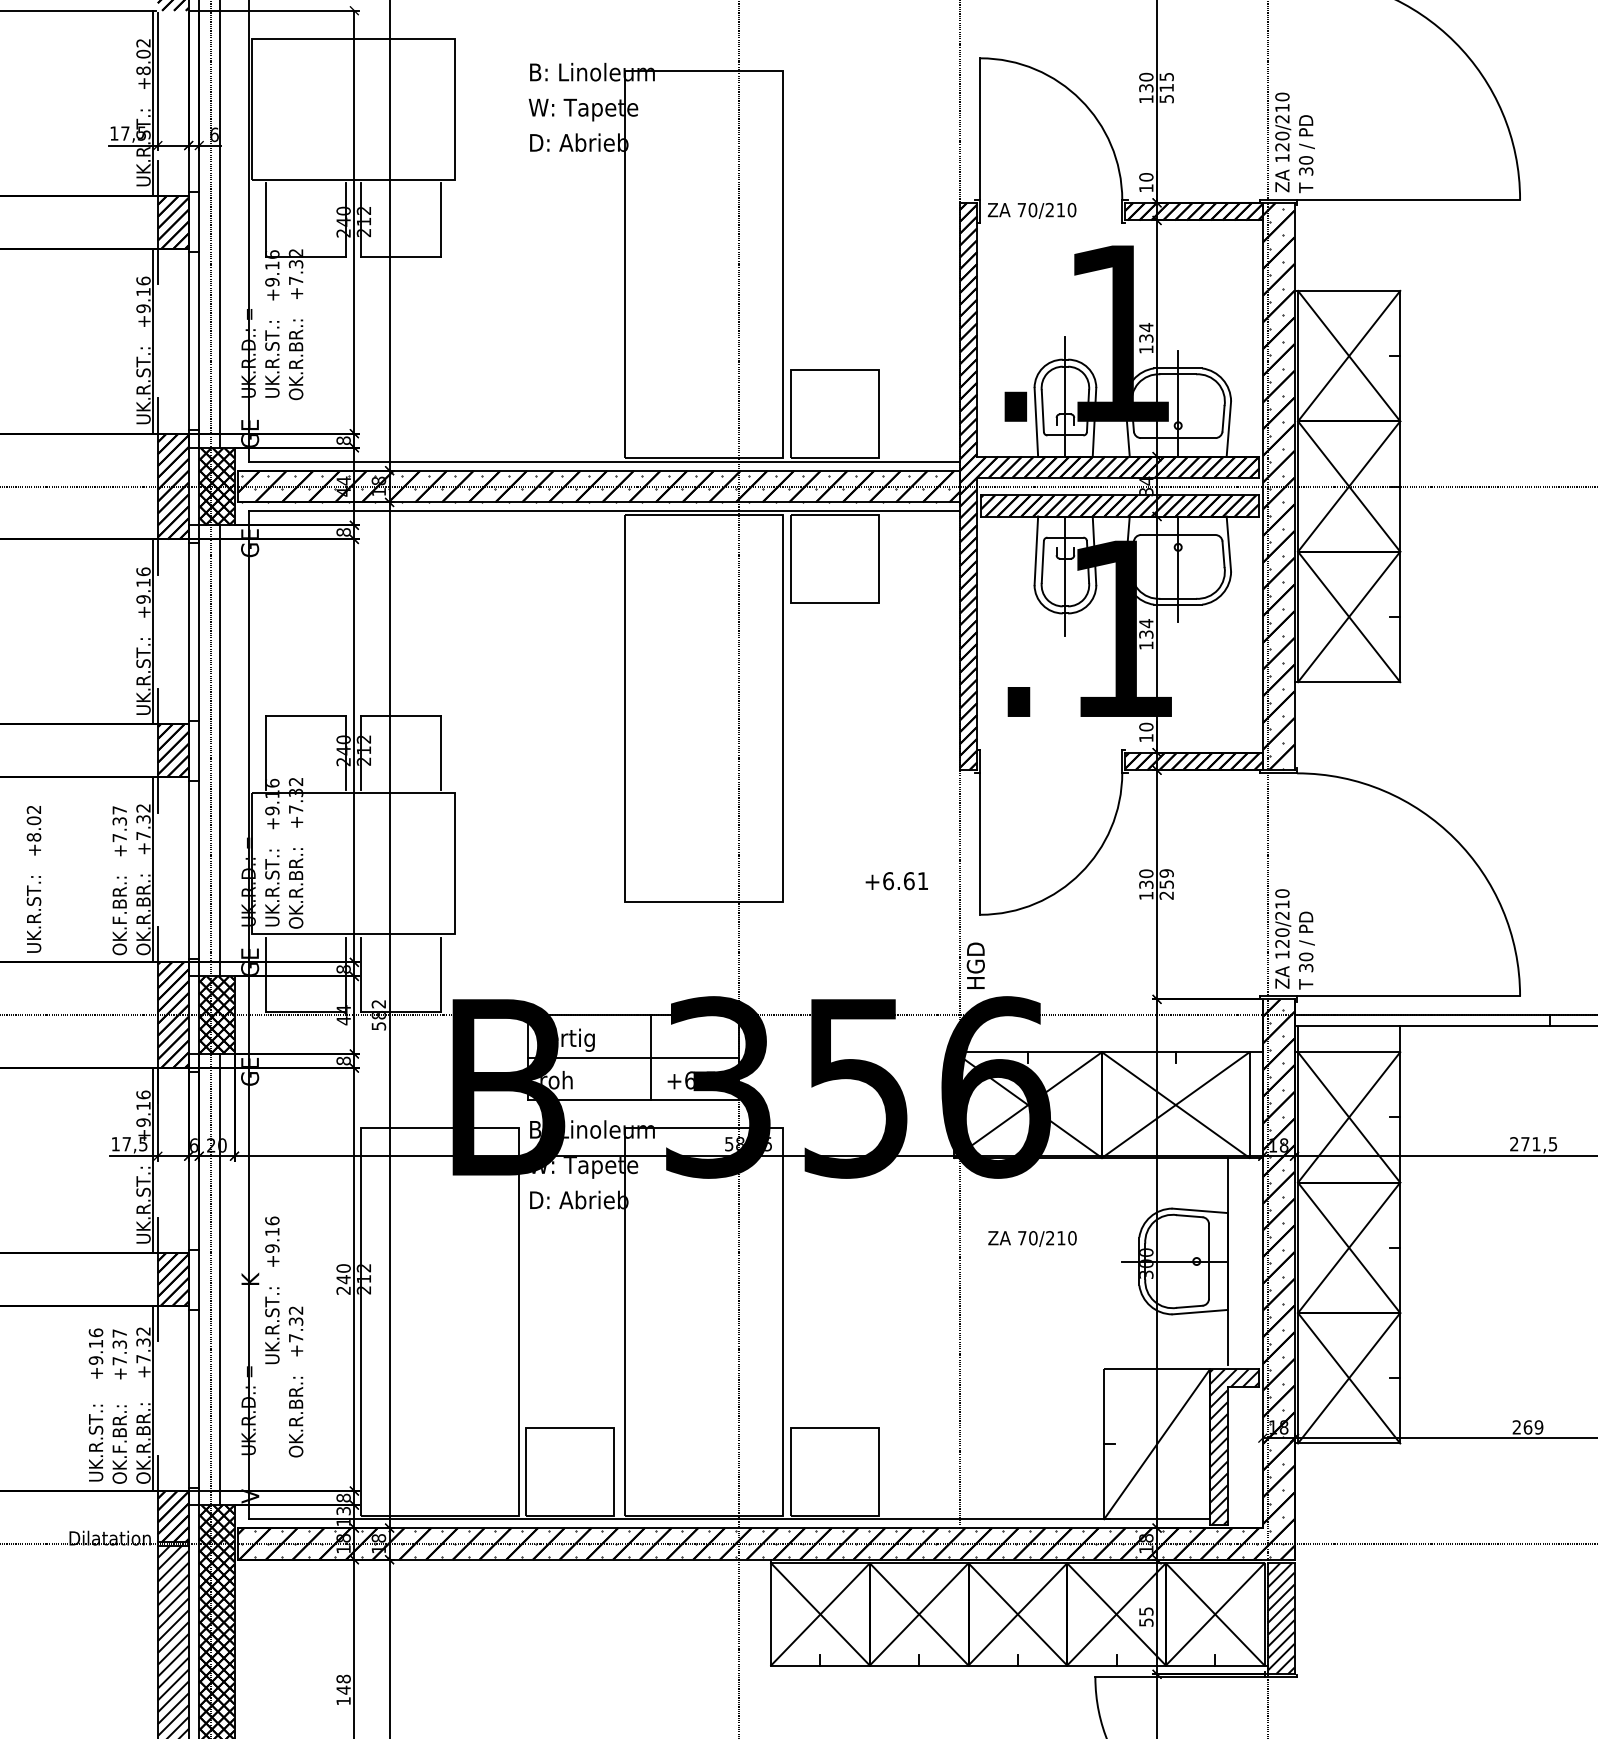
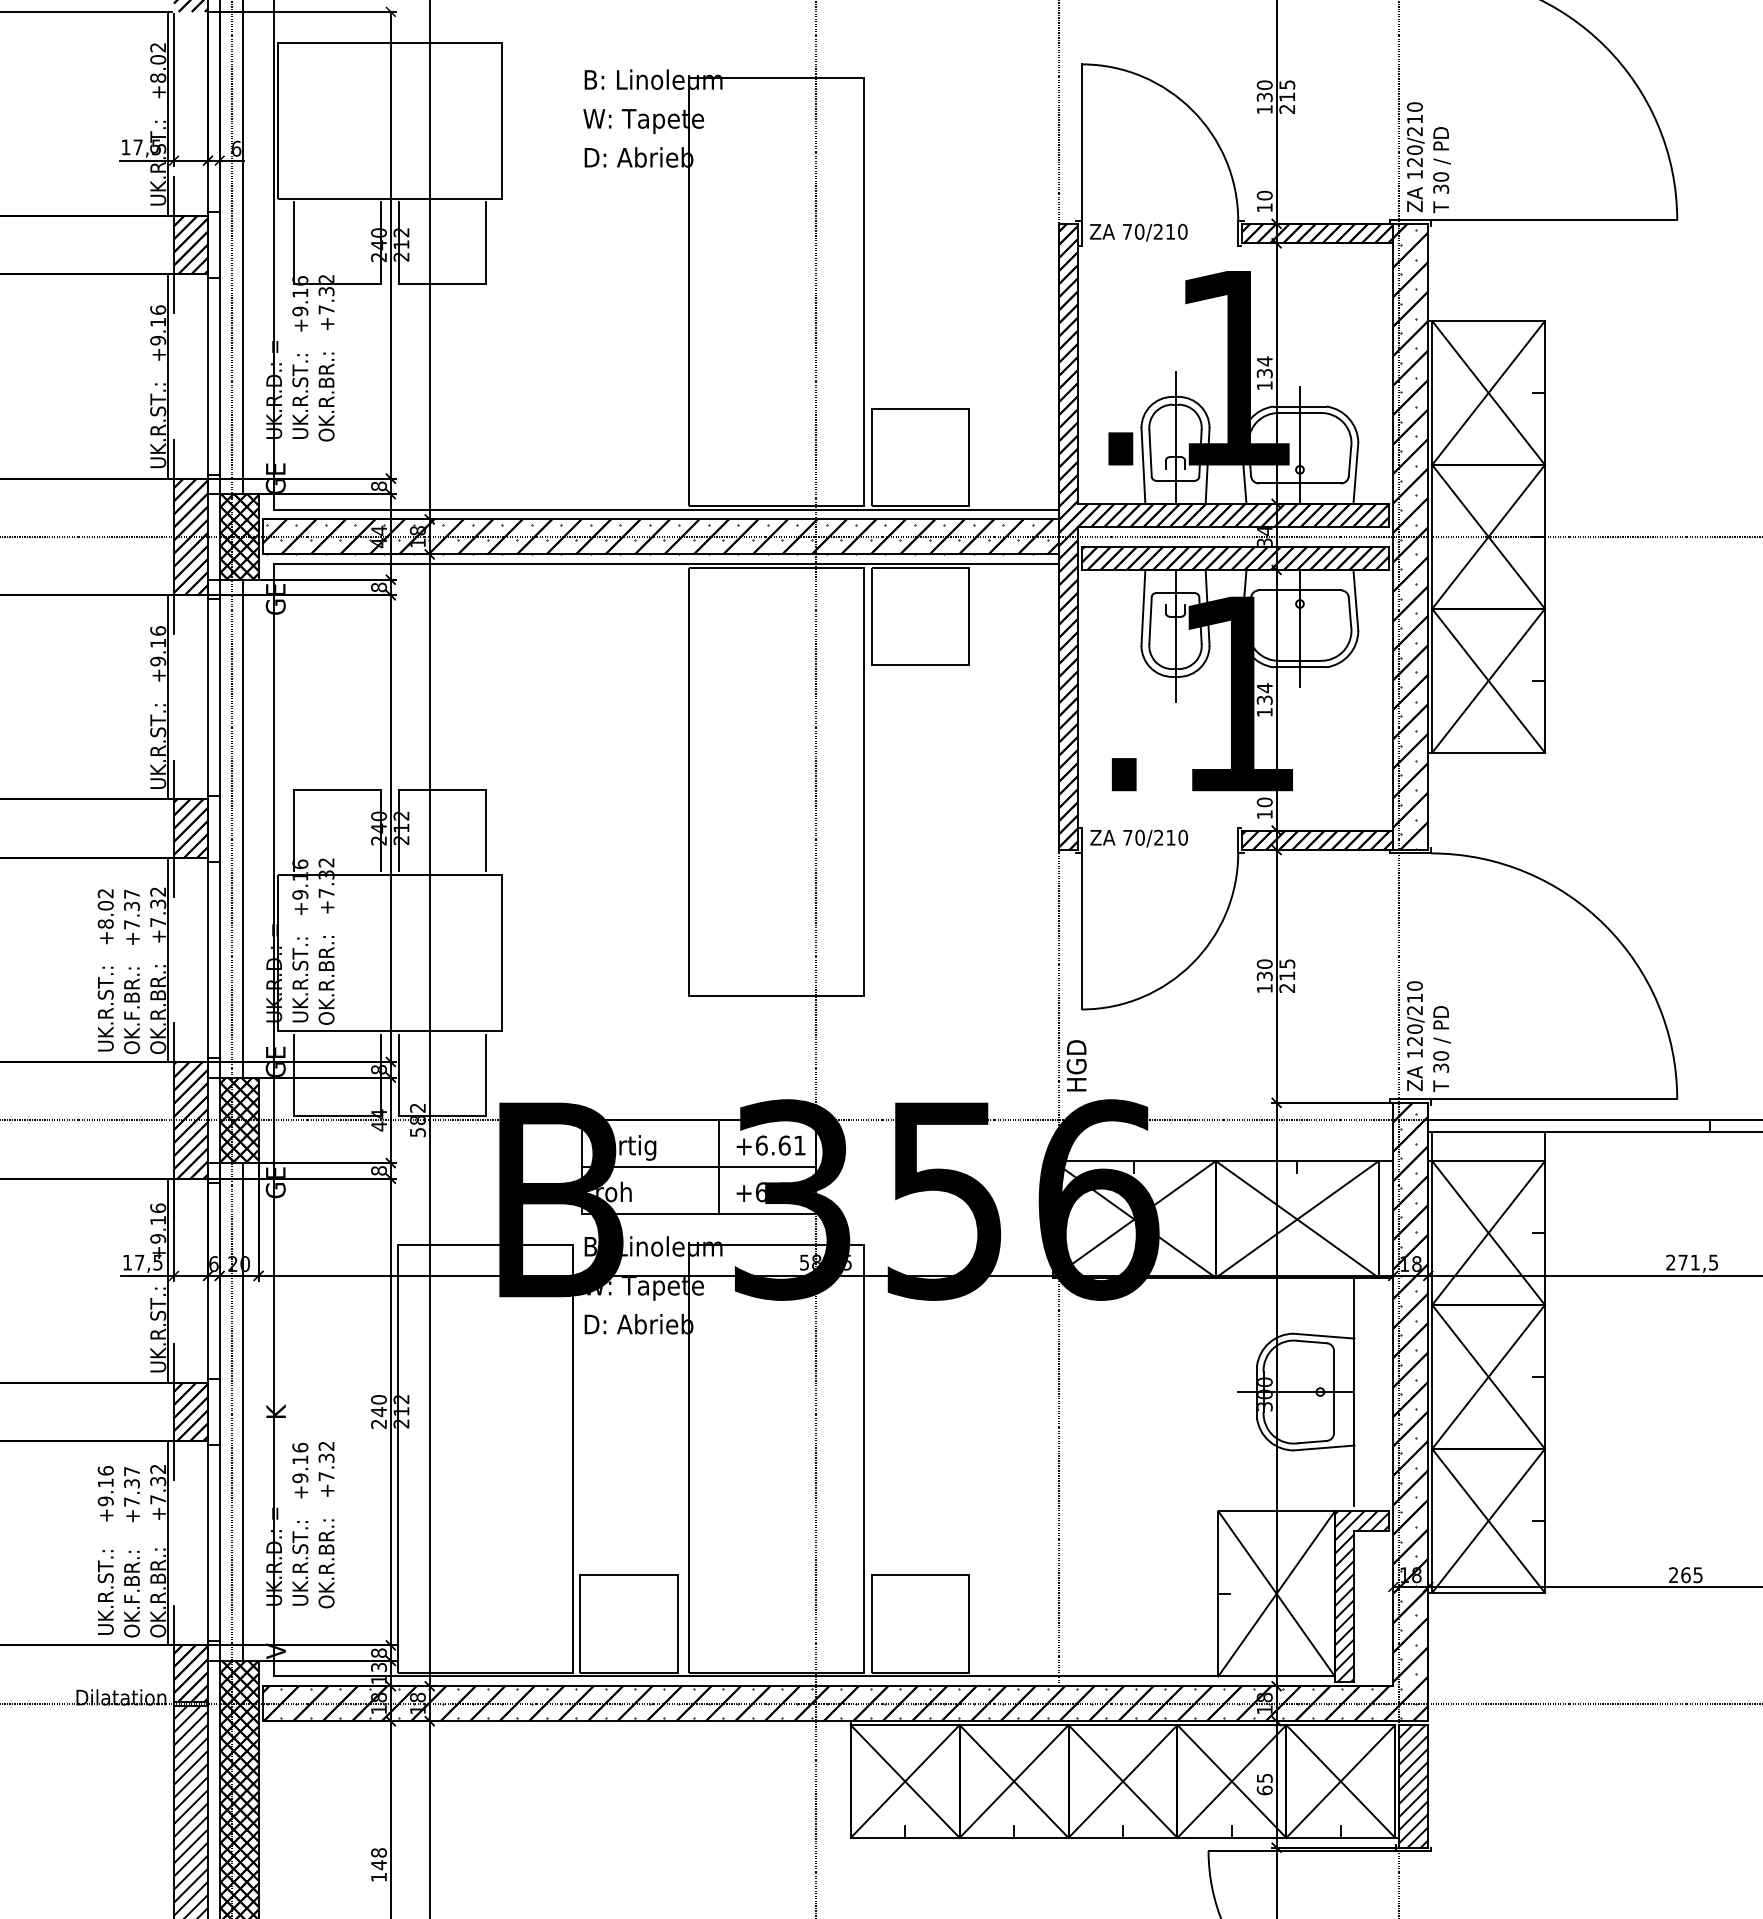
text: (1166, 99) -> (1287, 109), 515 -> 215
text: (1166, 878) -> (1287, 969), 259 -> 215
text: (33, 879) -> (105, 970), moved
text: (896, 881) -> (770, 1145), moved
text: (1032, 1238) -> (1139, 838), moved
text: (272, 1290) -> (300, 1524), moved
text: (1538, 1427) -> (1697, 1575), 269 -> 265
line: (1156, 1444) -> (1276, 1594), added
text: (1146, 1622) -> (1264, 1790), 55 -> 65

